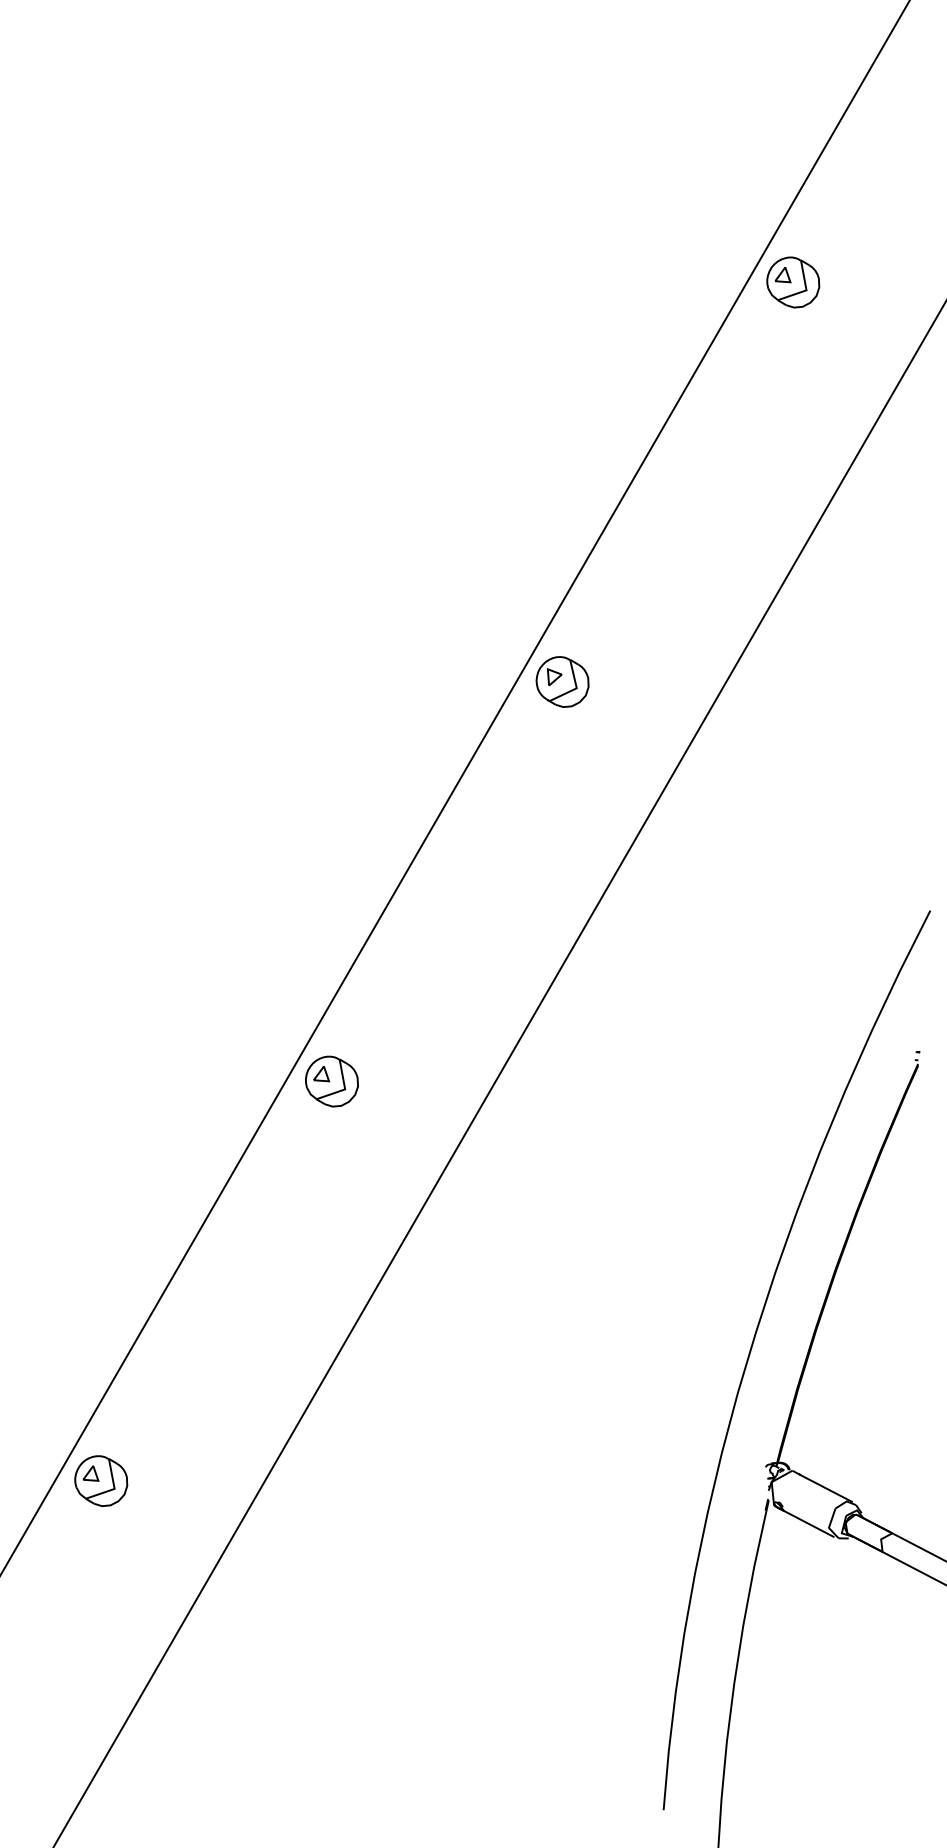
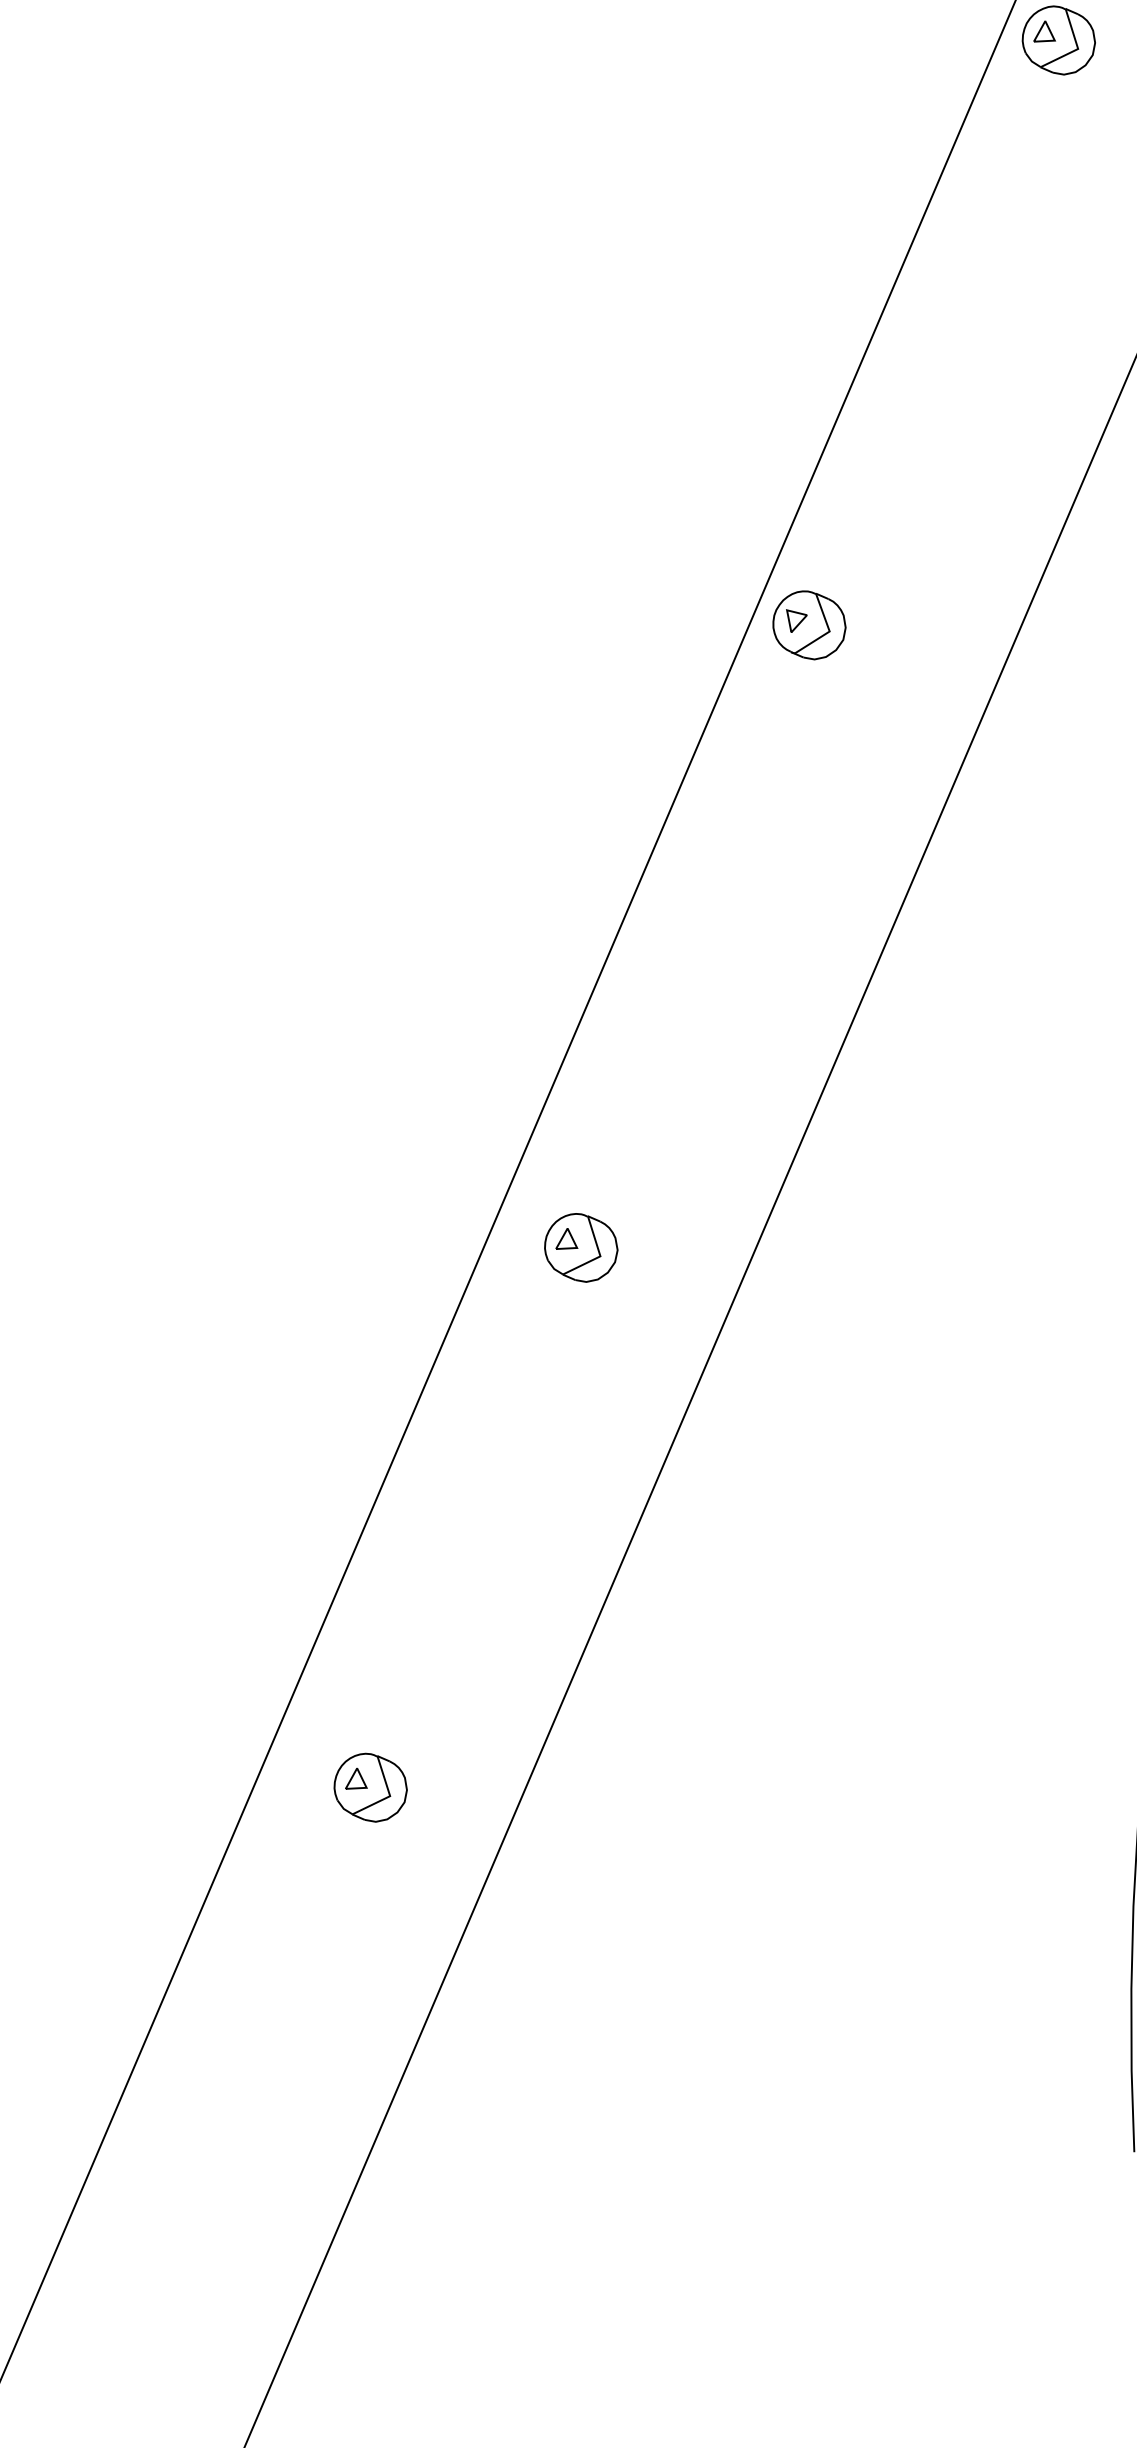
part: (331, 1081) -> (580, 1247), moved
part: (101, 1480) -> (370, 1786), moved

